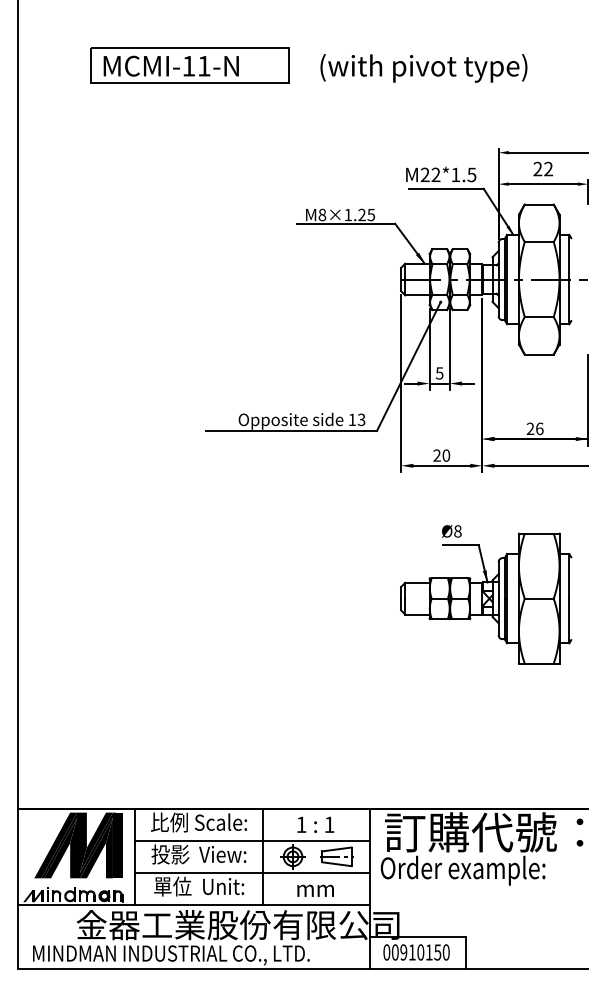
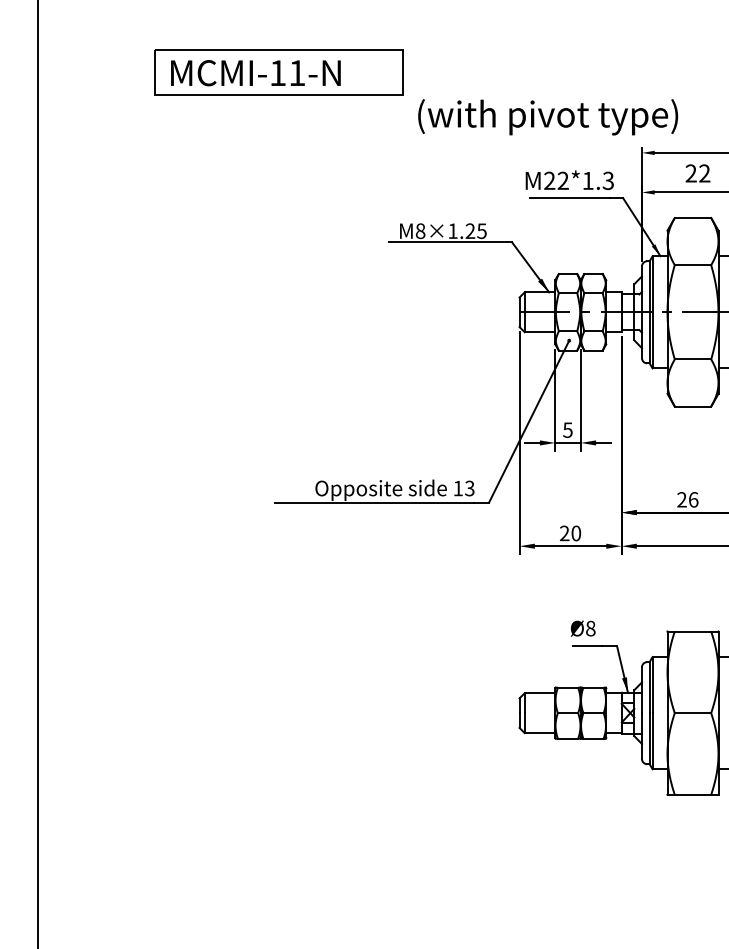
part: (189, 65) -> (278, 72), moved
text: (423, 68) -> (547, 117), moved
text: (472, 174) -> (609, 180), M22*1.5 -> M22*1.3

